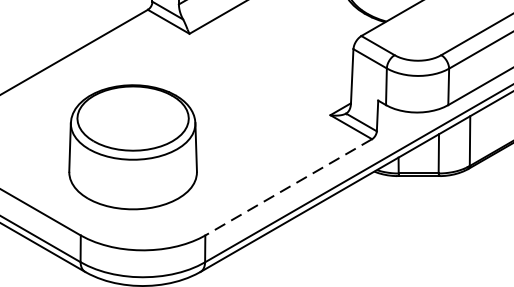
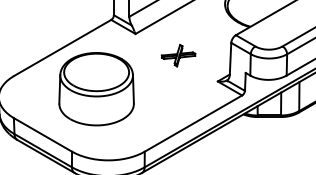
part: (263, 70) -> (178, 55), added
part: (132, 147) -> (96, 89), moved
line: (288, 187) -> (193, 123), dashed -> solid

